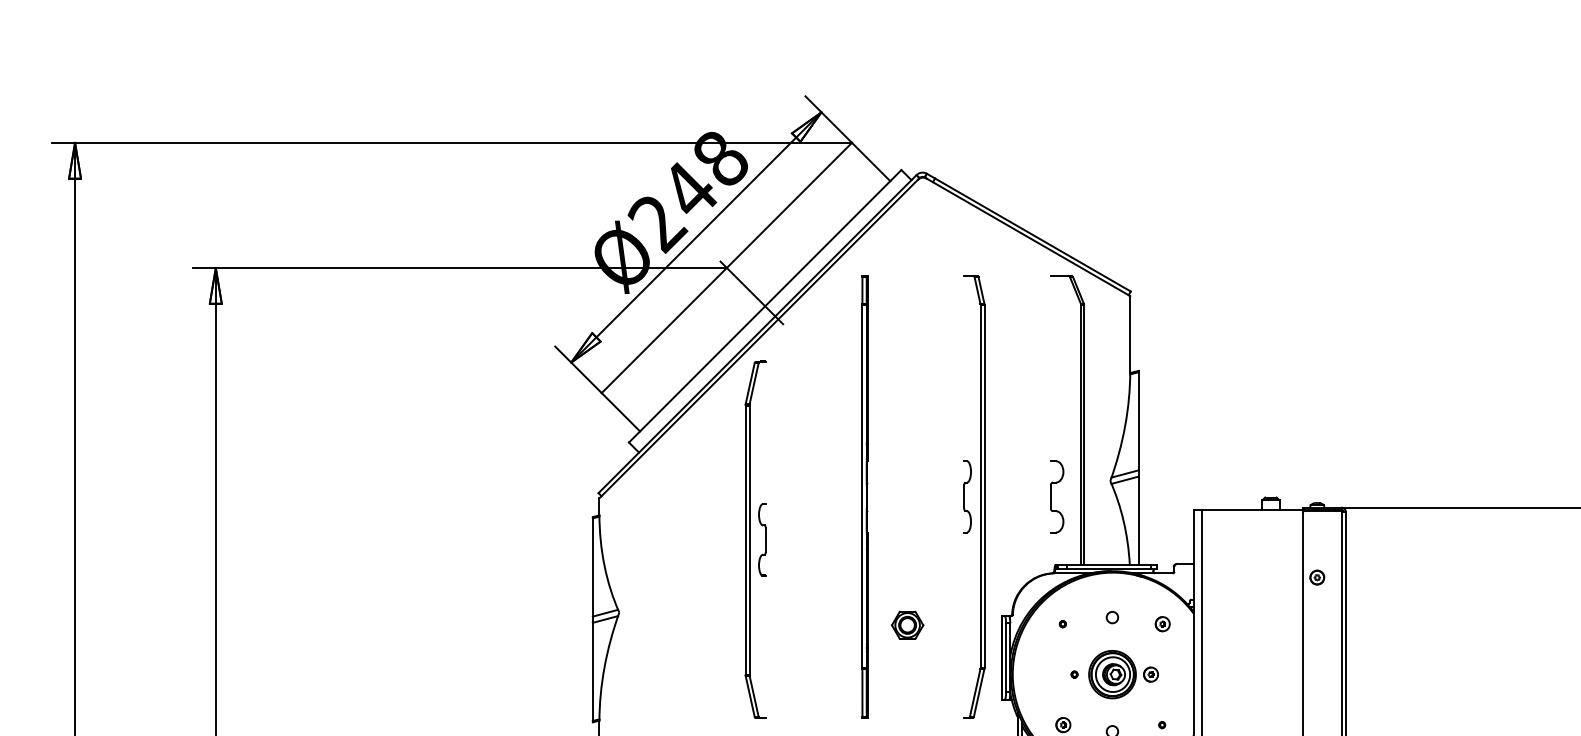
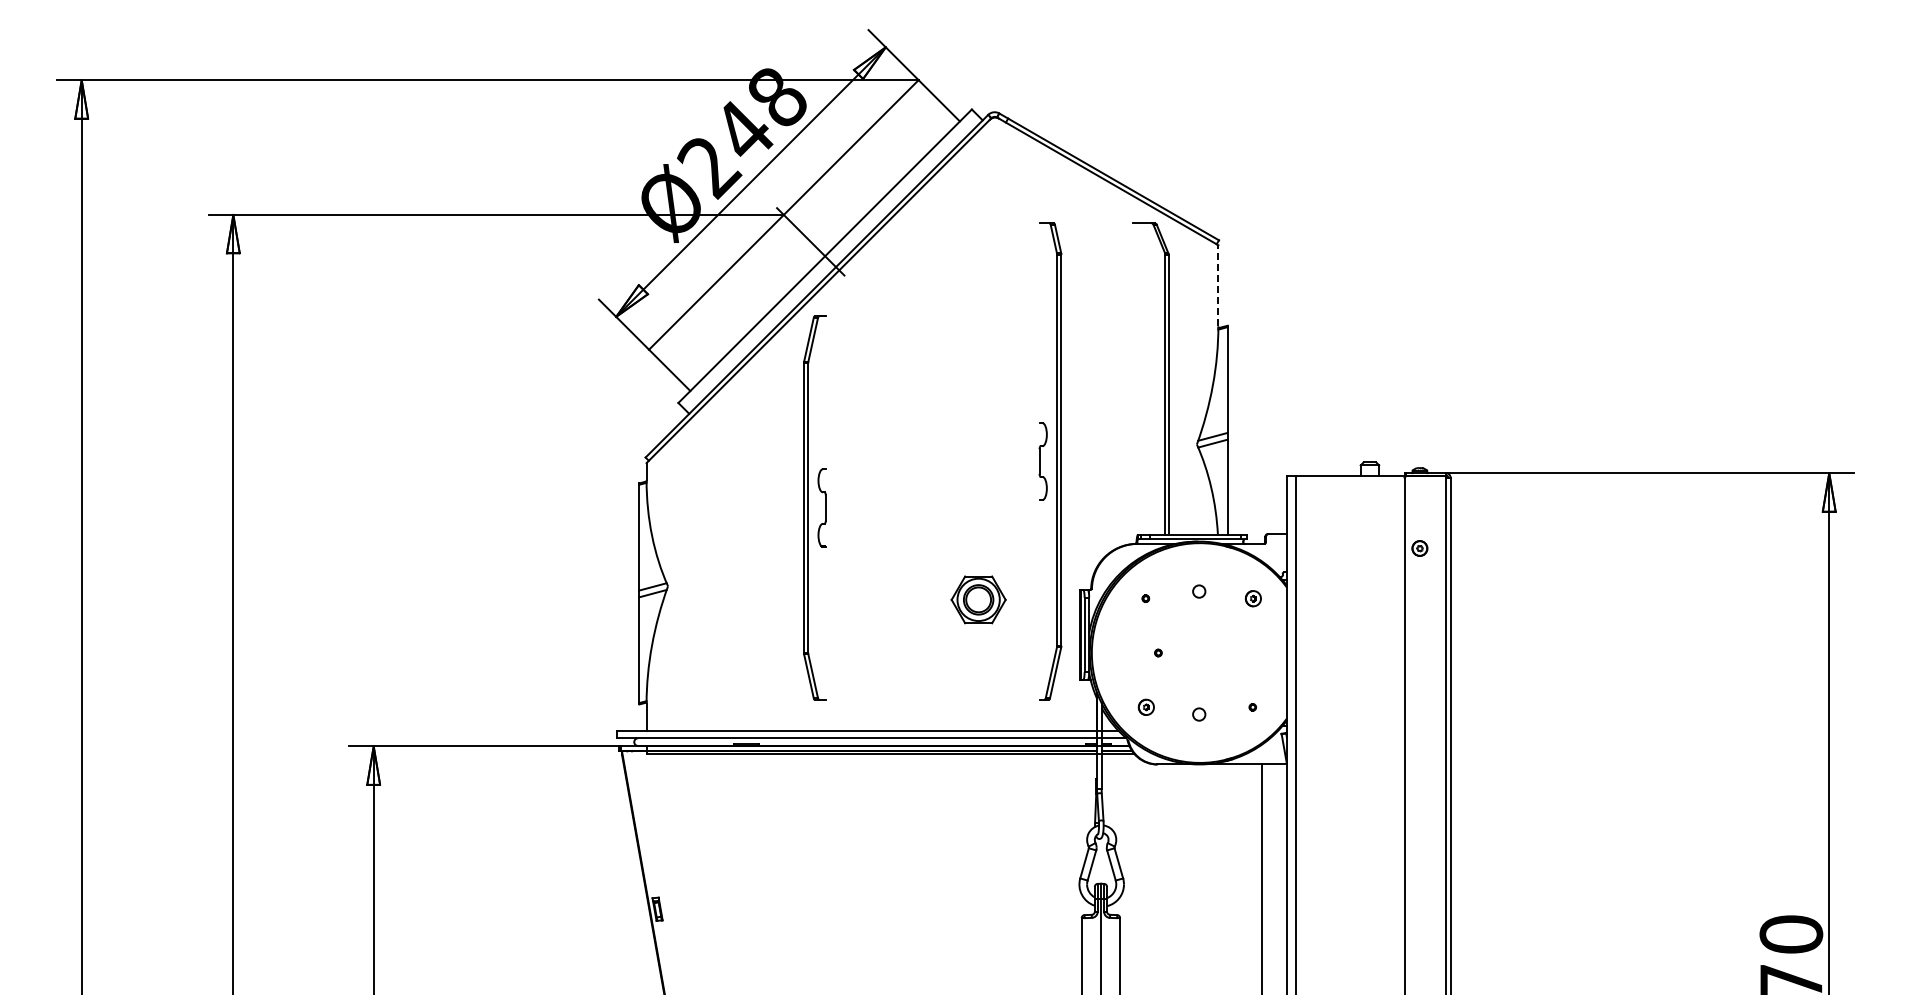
line: (1130, 333) -> (1218, 285), solid -> dashed
part: (864, 496) -> (932, 461), removed
part: (1057, 496) -> (1139, 461), removed
part: (907, 624) -> (978, 599), size x1.6
part: (1123, 674) -> (1211, 652), removed

